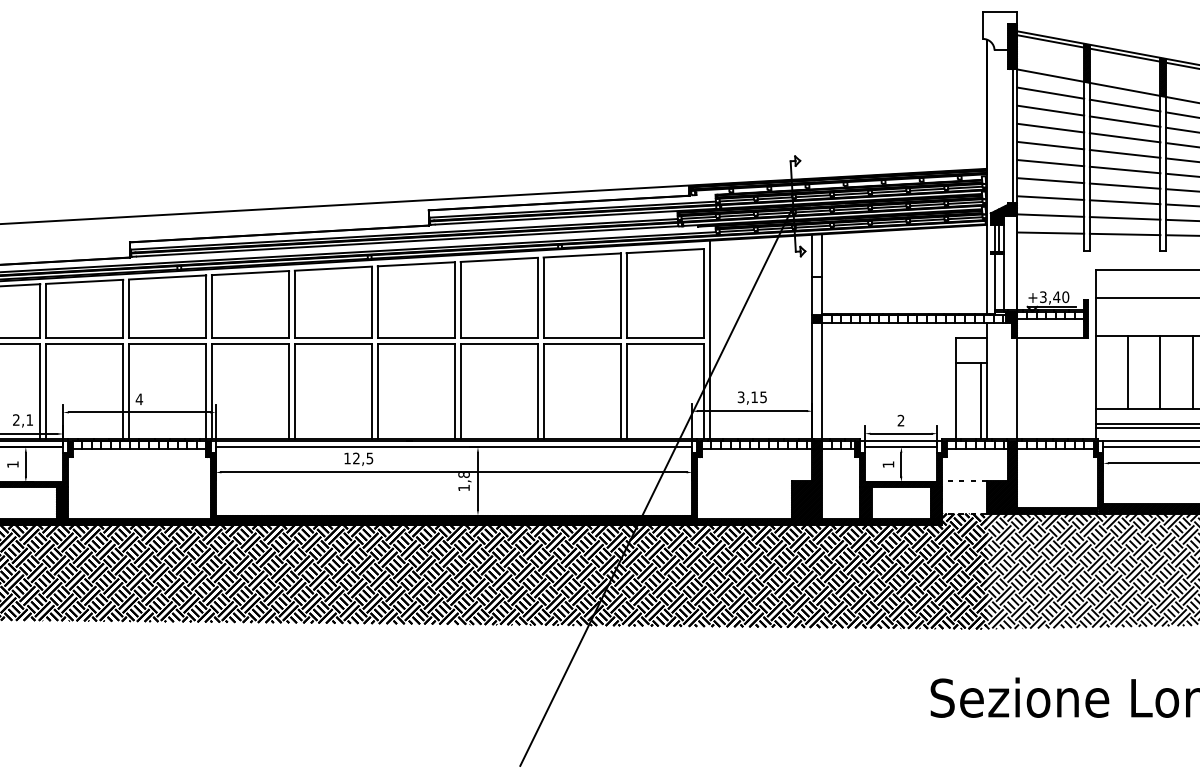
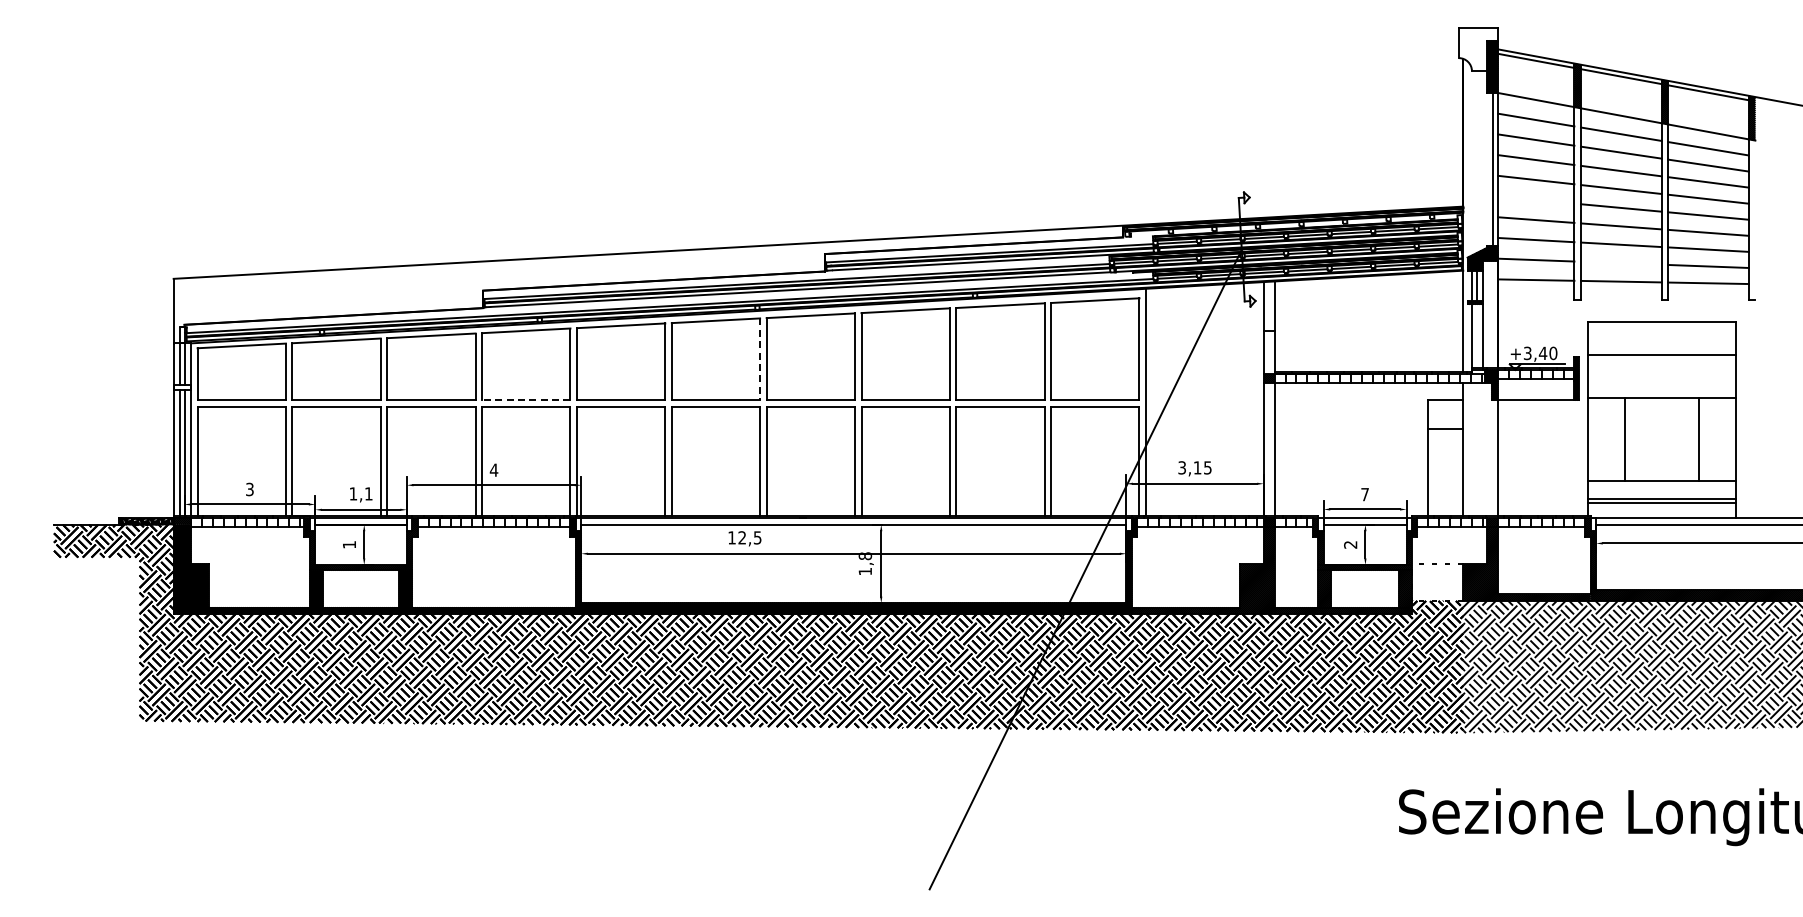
line: (1050, 162) -> (1536, 199), removed
line: (1124, 217) -> (1620, 262), removed
line: (372, 302) -> (760, 359), solid -> dashed
line: (166, 338) -> (525, 400), solid -> dashed
line: (1160, 372) -> (1661, 439), removed
line: (981, 400) -> (1456, 471), removed
text: (16, 419) -> (353, 493), 2,1 -> 1,1
text: (900, 420) -> (1364, 494), 2 -> 7
text: (888, 464) -> (1350, 544), 1 -> 2

